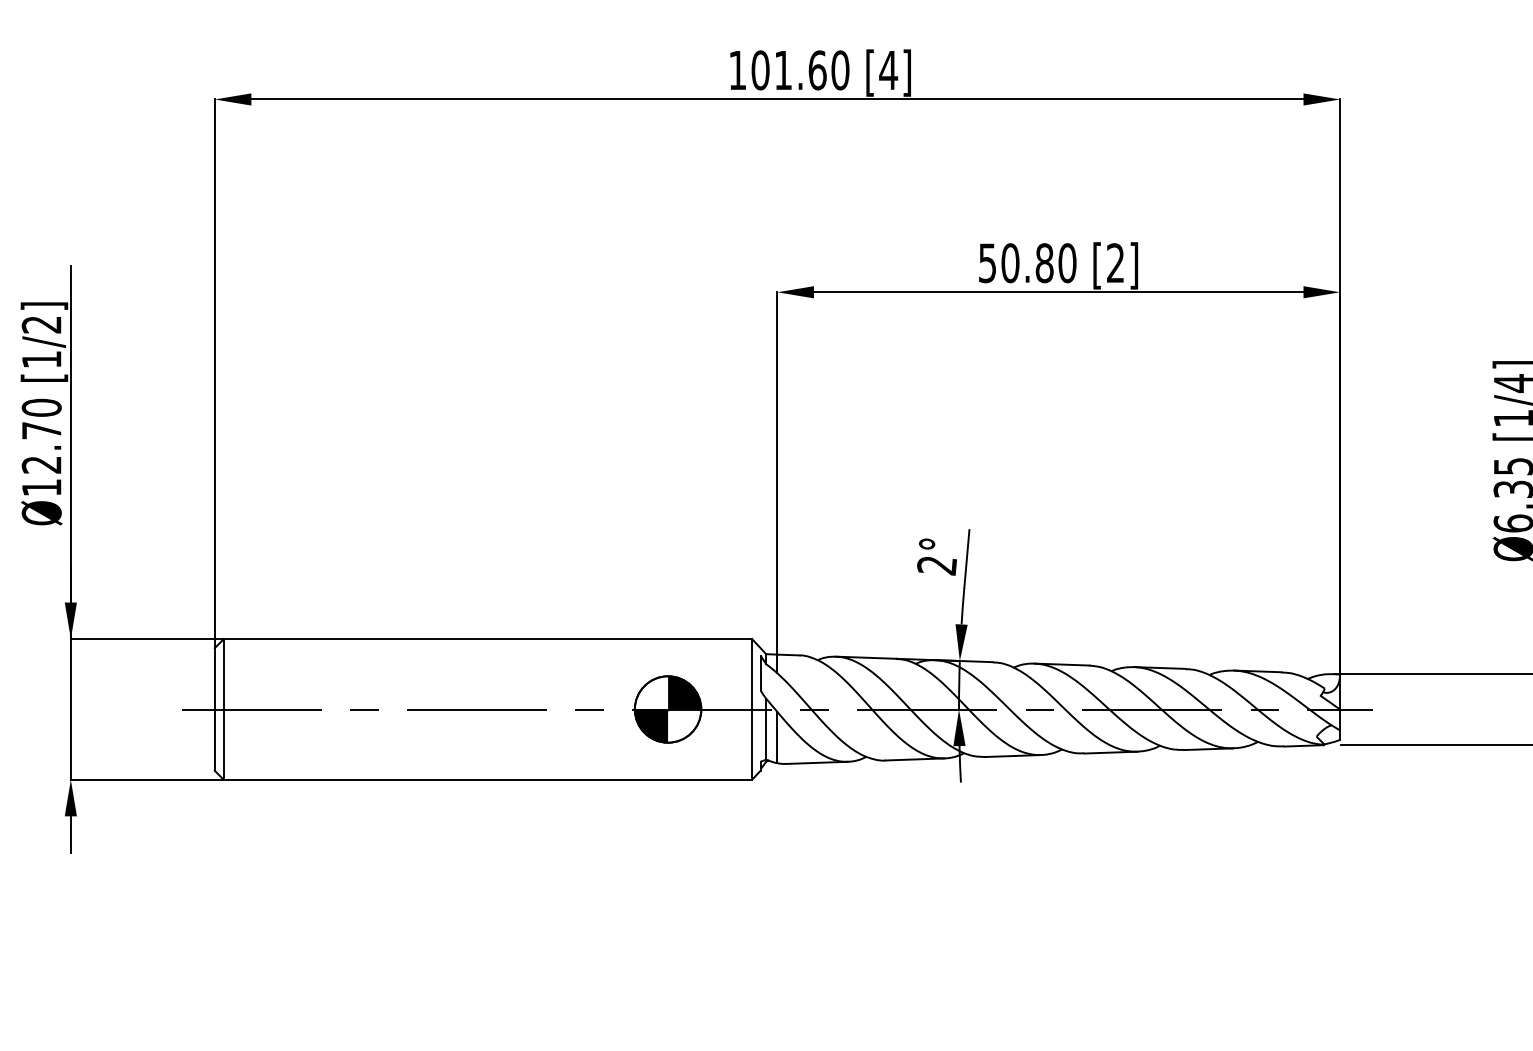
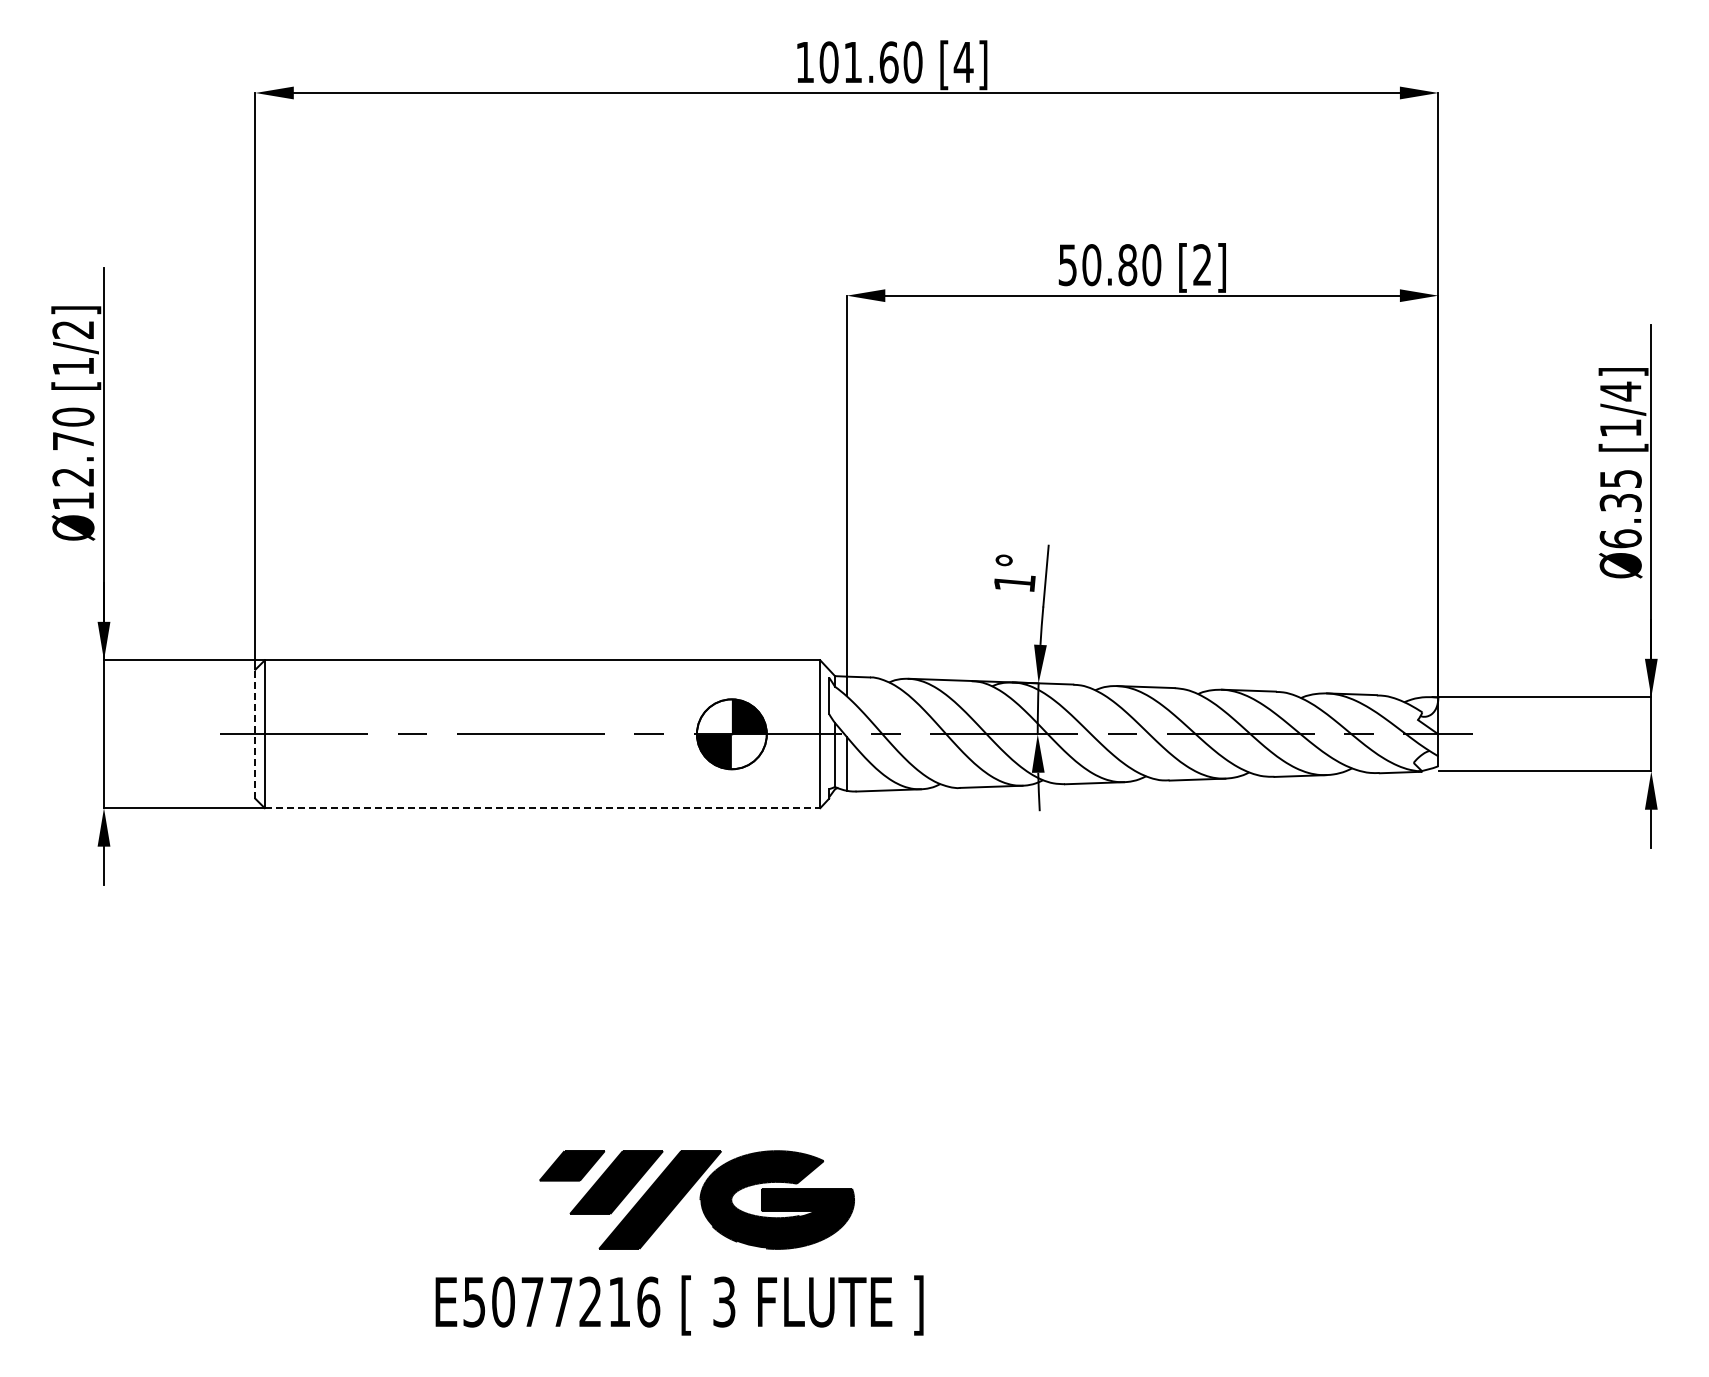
text: (936, 566) -> (1014, 583), 2° -> 1°
line: (214, 709) -> (255, 734), solid -> dashed
line: (487, 780) -> (542, 808), solid -> dashed

